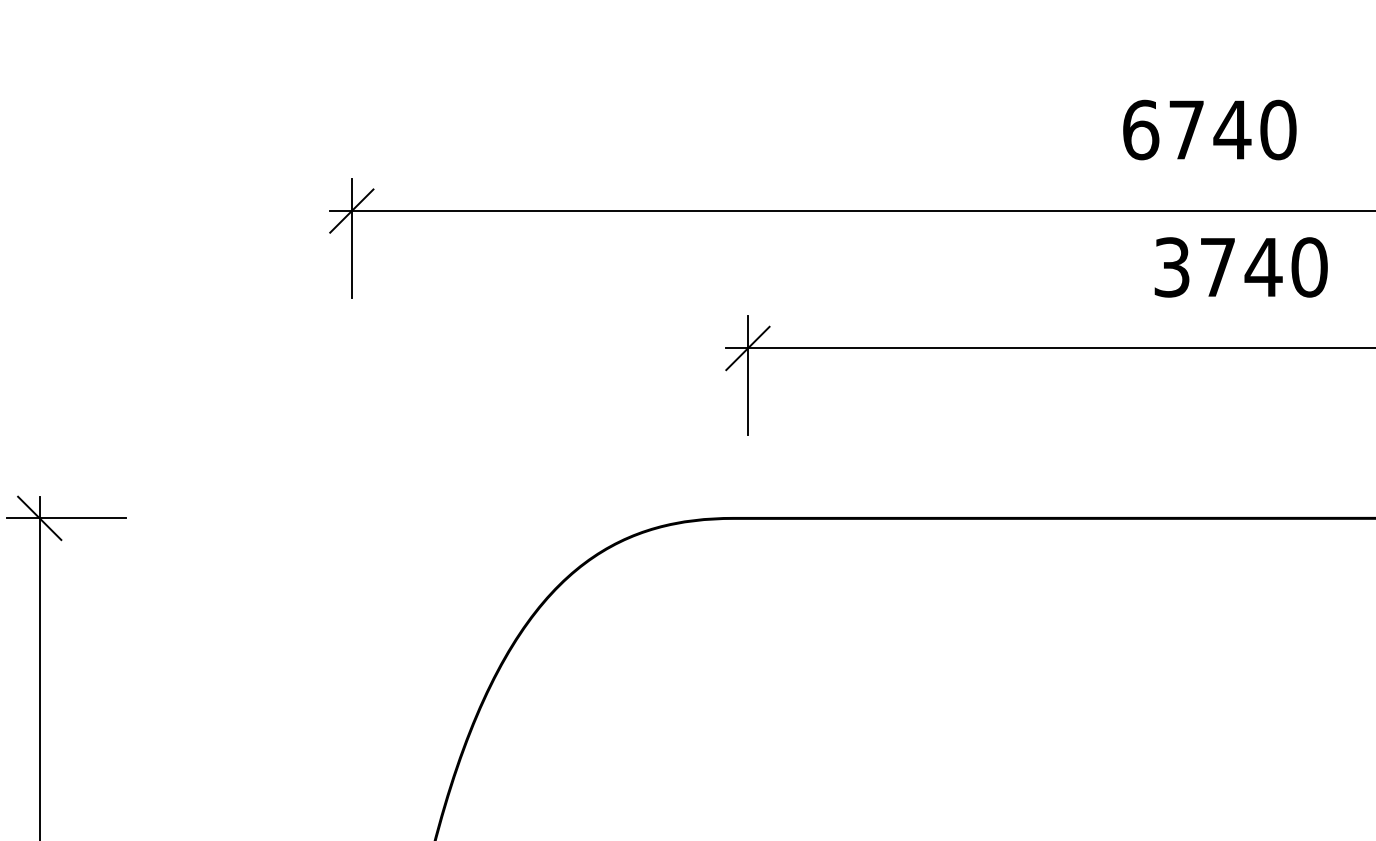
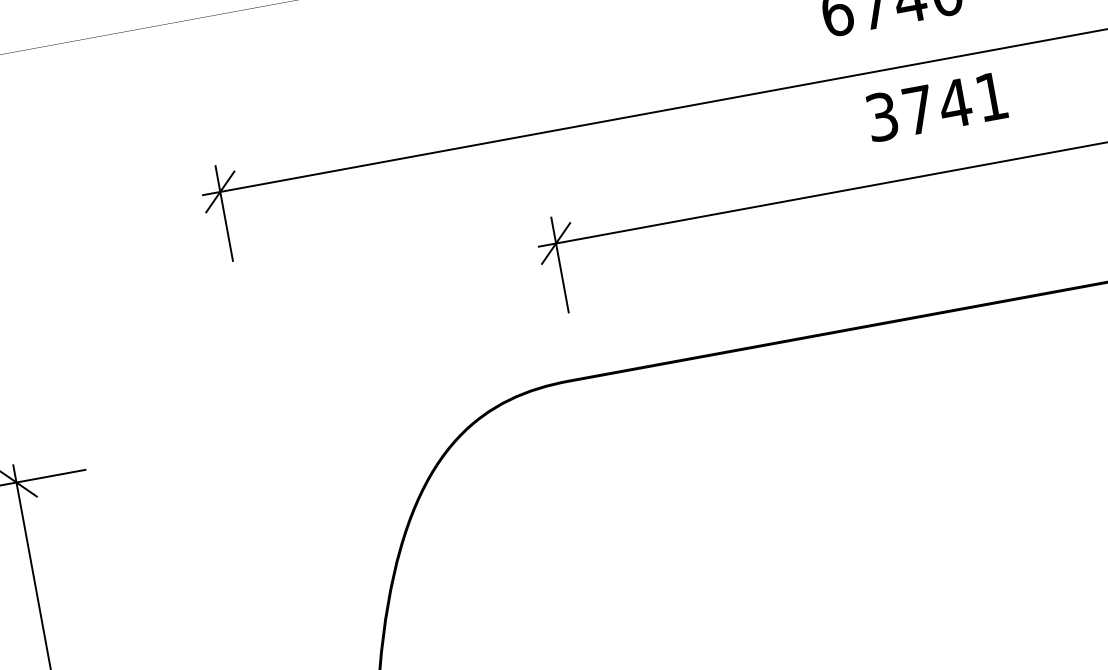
text: (1309, 267) -> (991, 96), 3740 -> 3741

